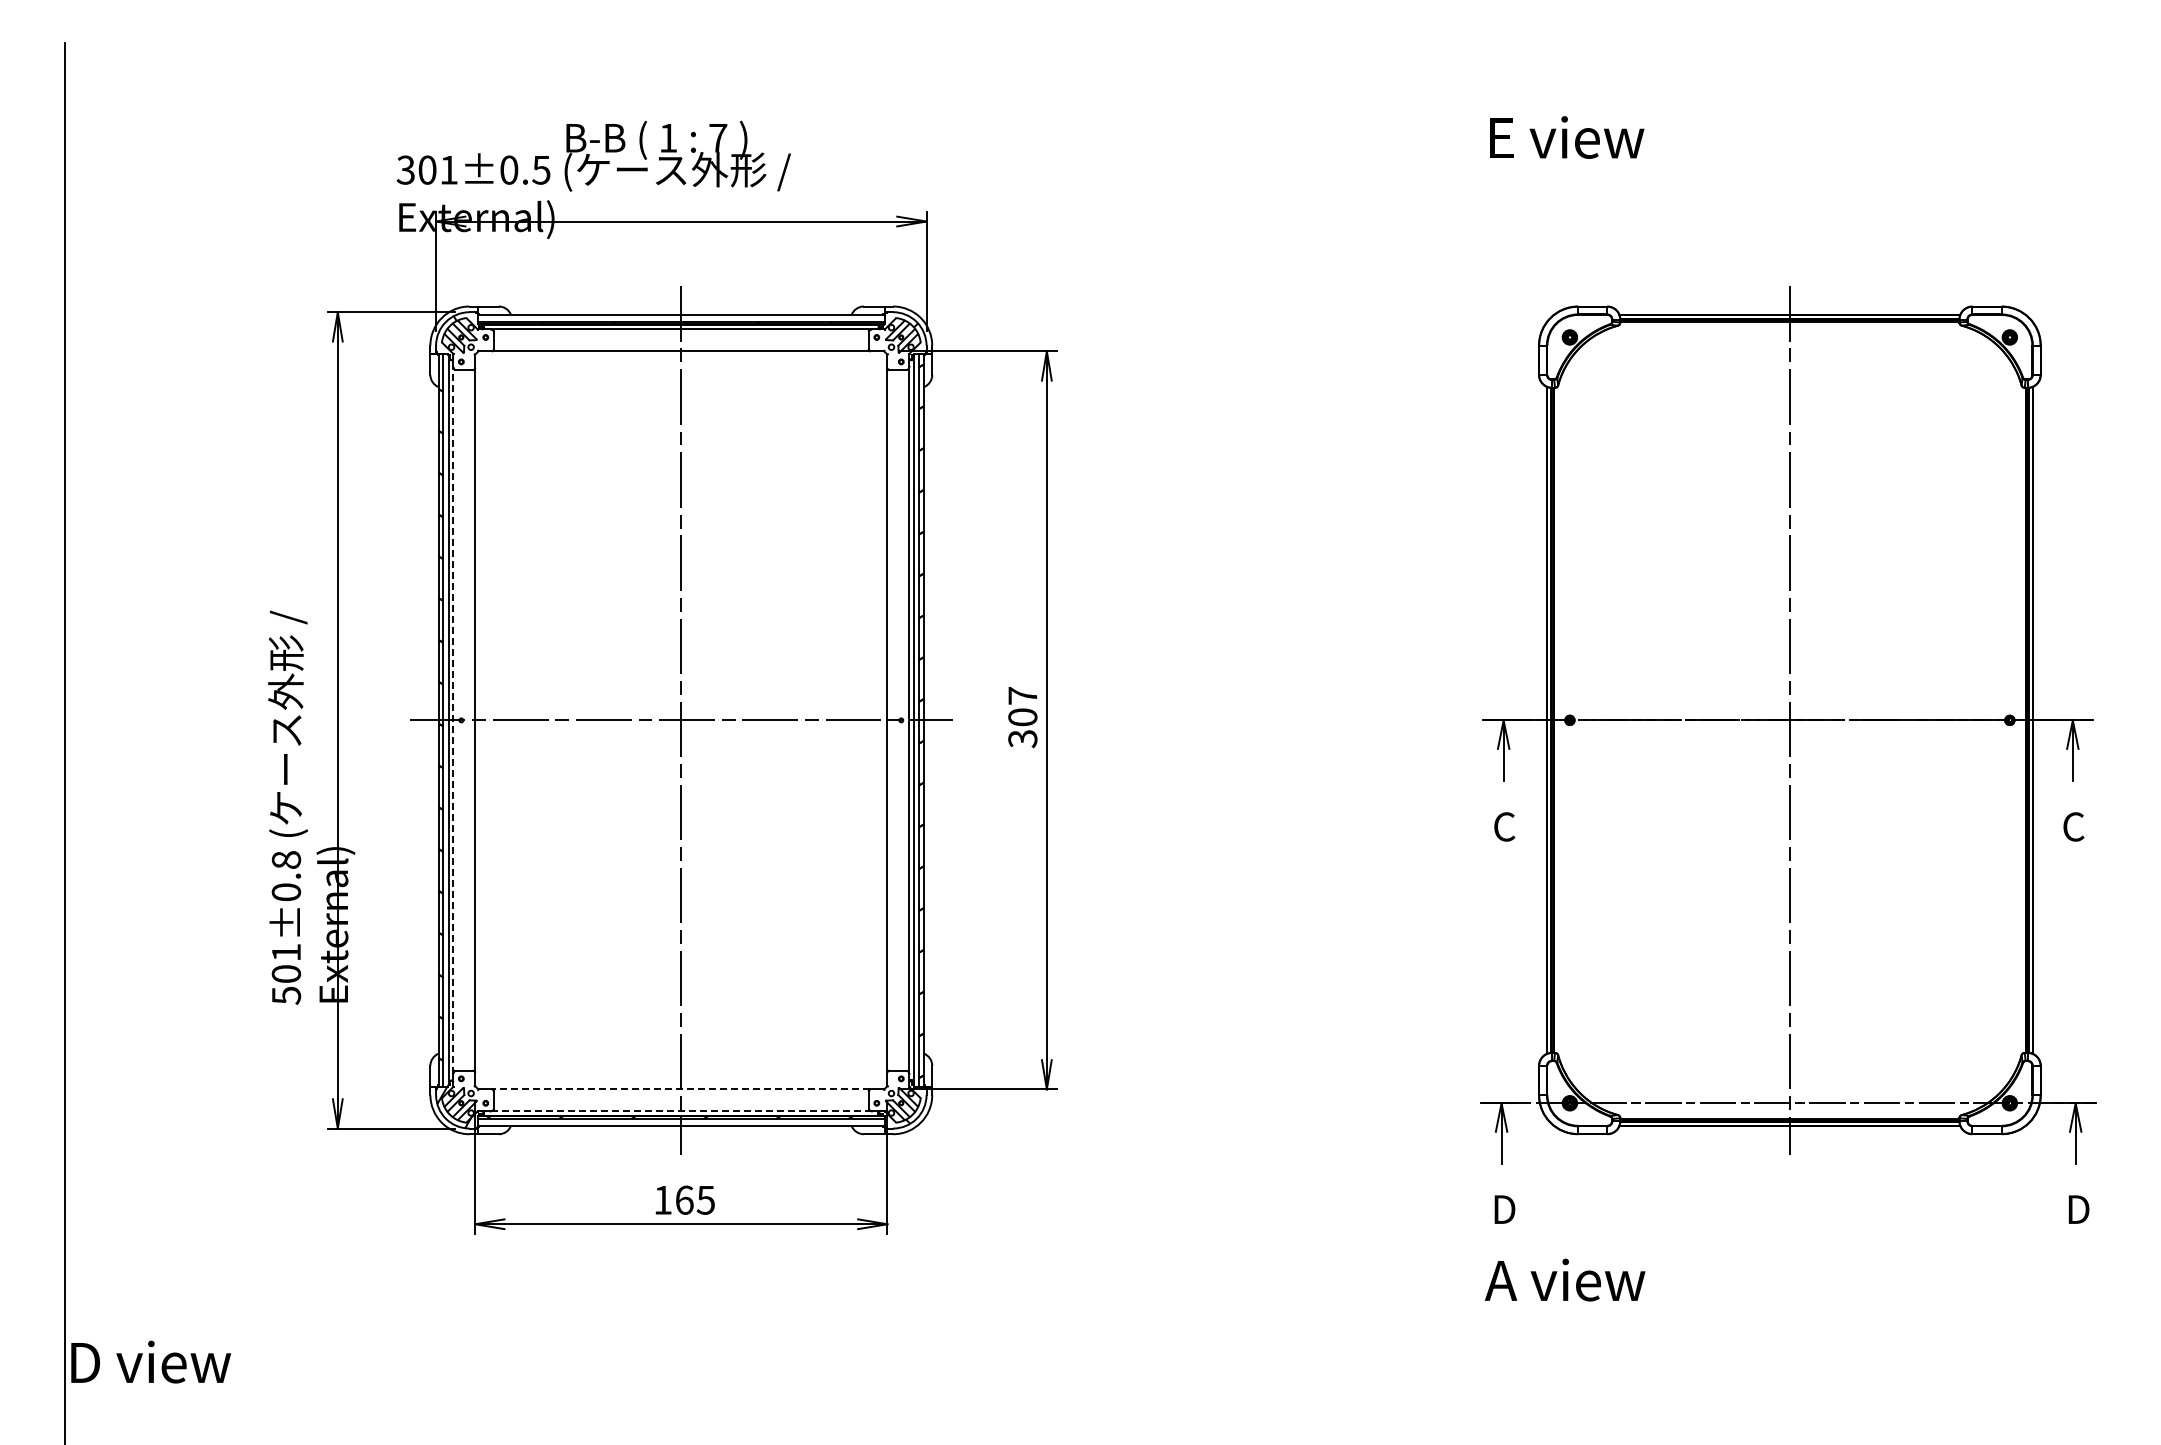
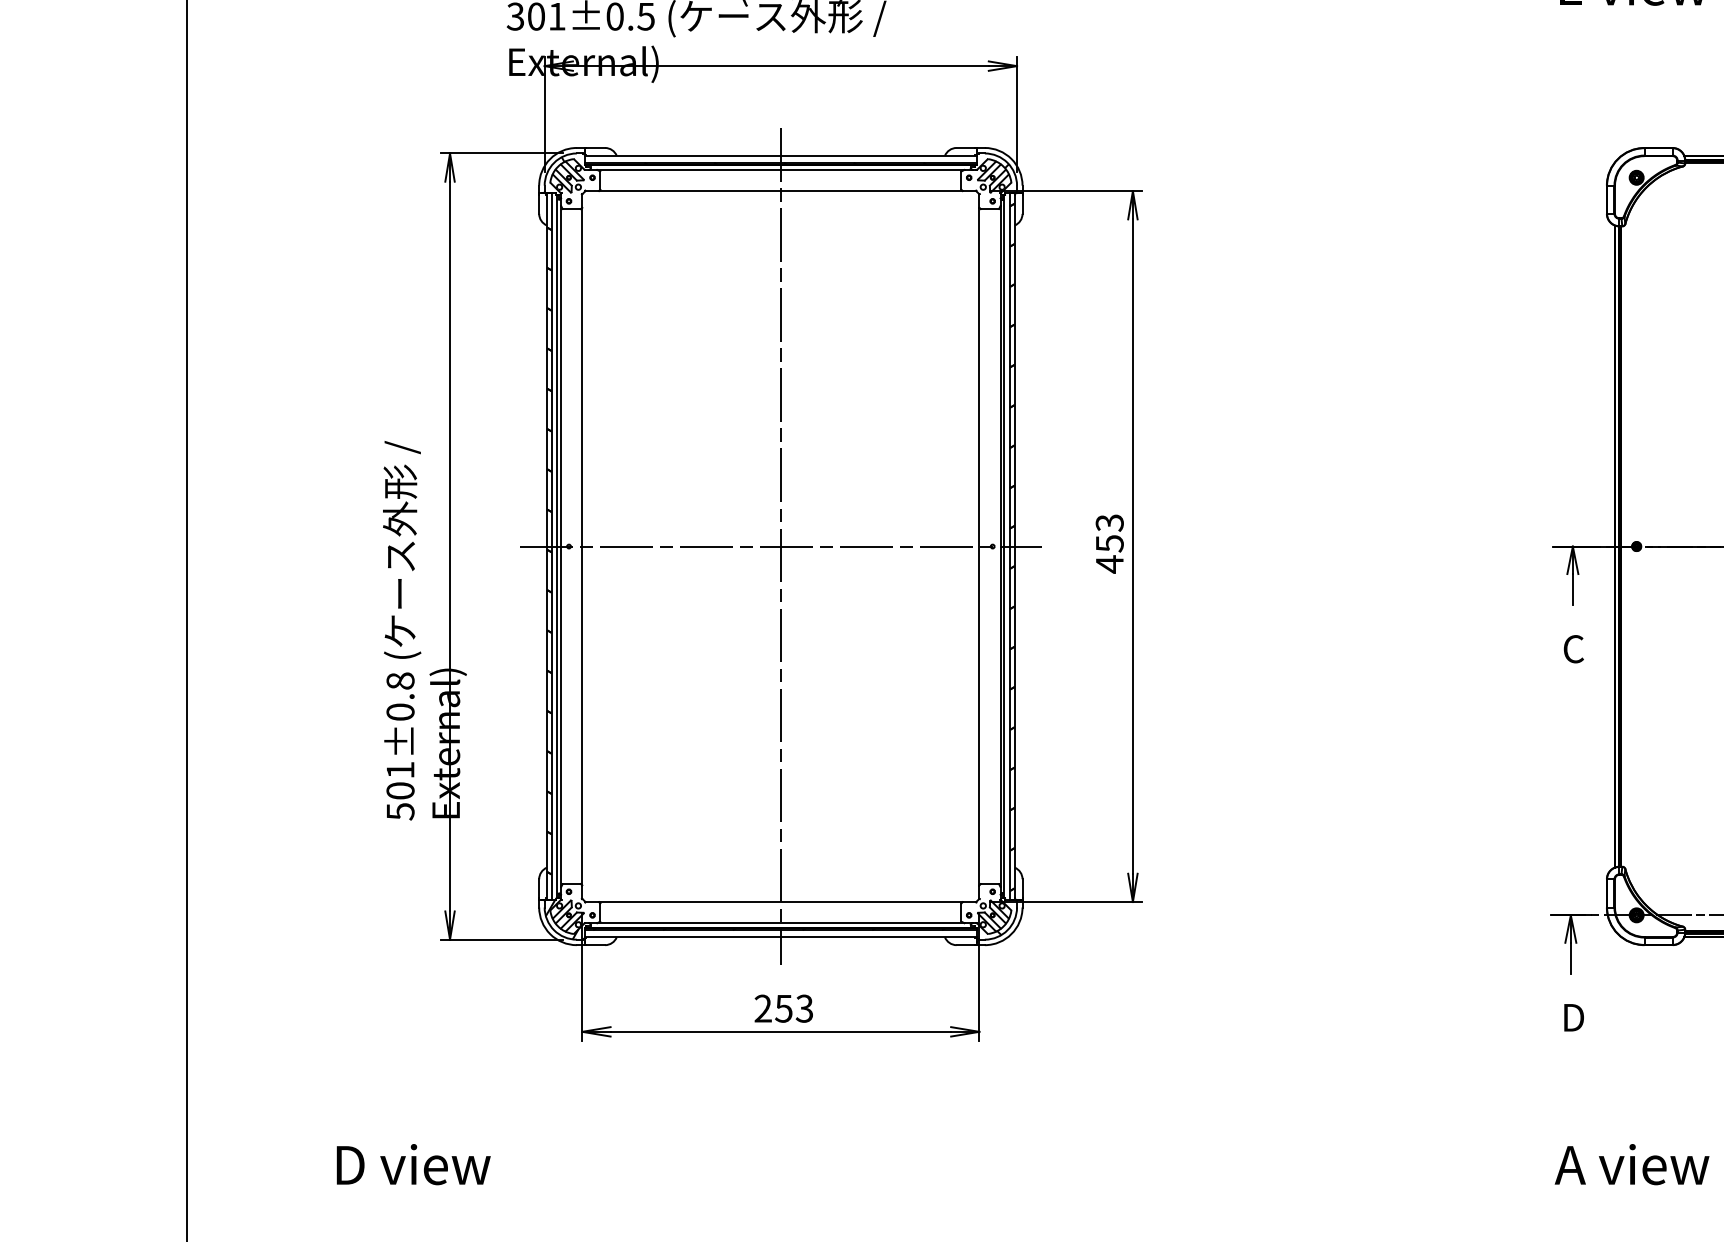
text: (1022, 717) -> (1109, 543), 307 -> 453
line: (453, 720) -> (561, 546), dashed -> solid
line: (680, 1089) -> (780, 902), dashed -> solid
line: (681, 1111) -> (781, 923), dashed -> solid
text: (684, 1199) -> (783, 1008), 165 -> 253
text: (1565, 1279) -> (1632, 1164), moved
text: (151, 1361) -> (414, 1164), moved

